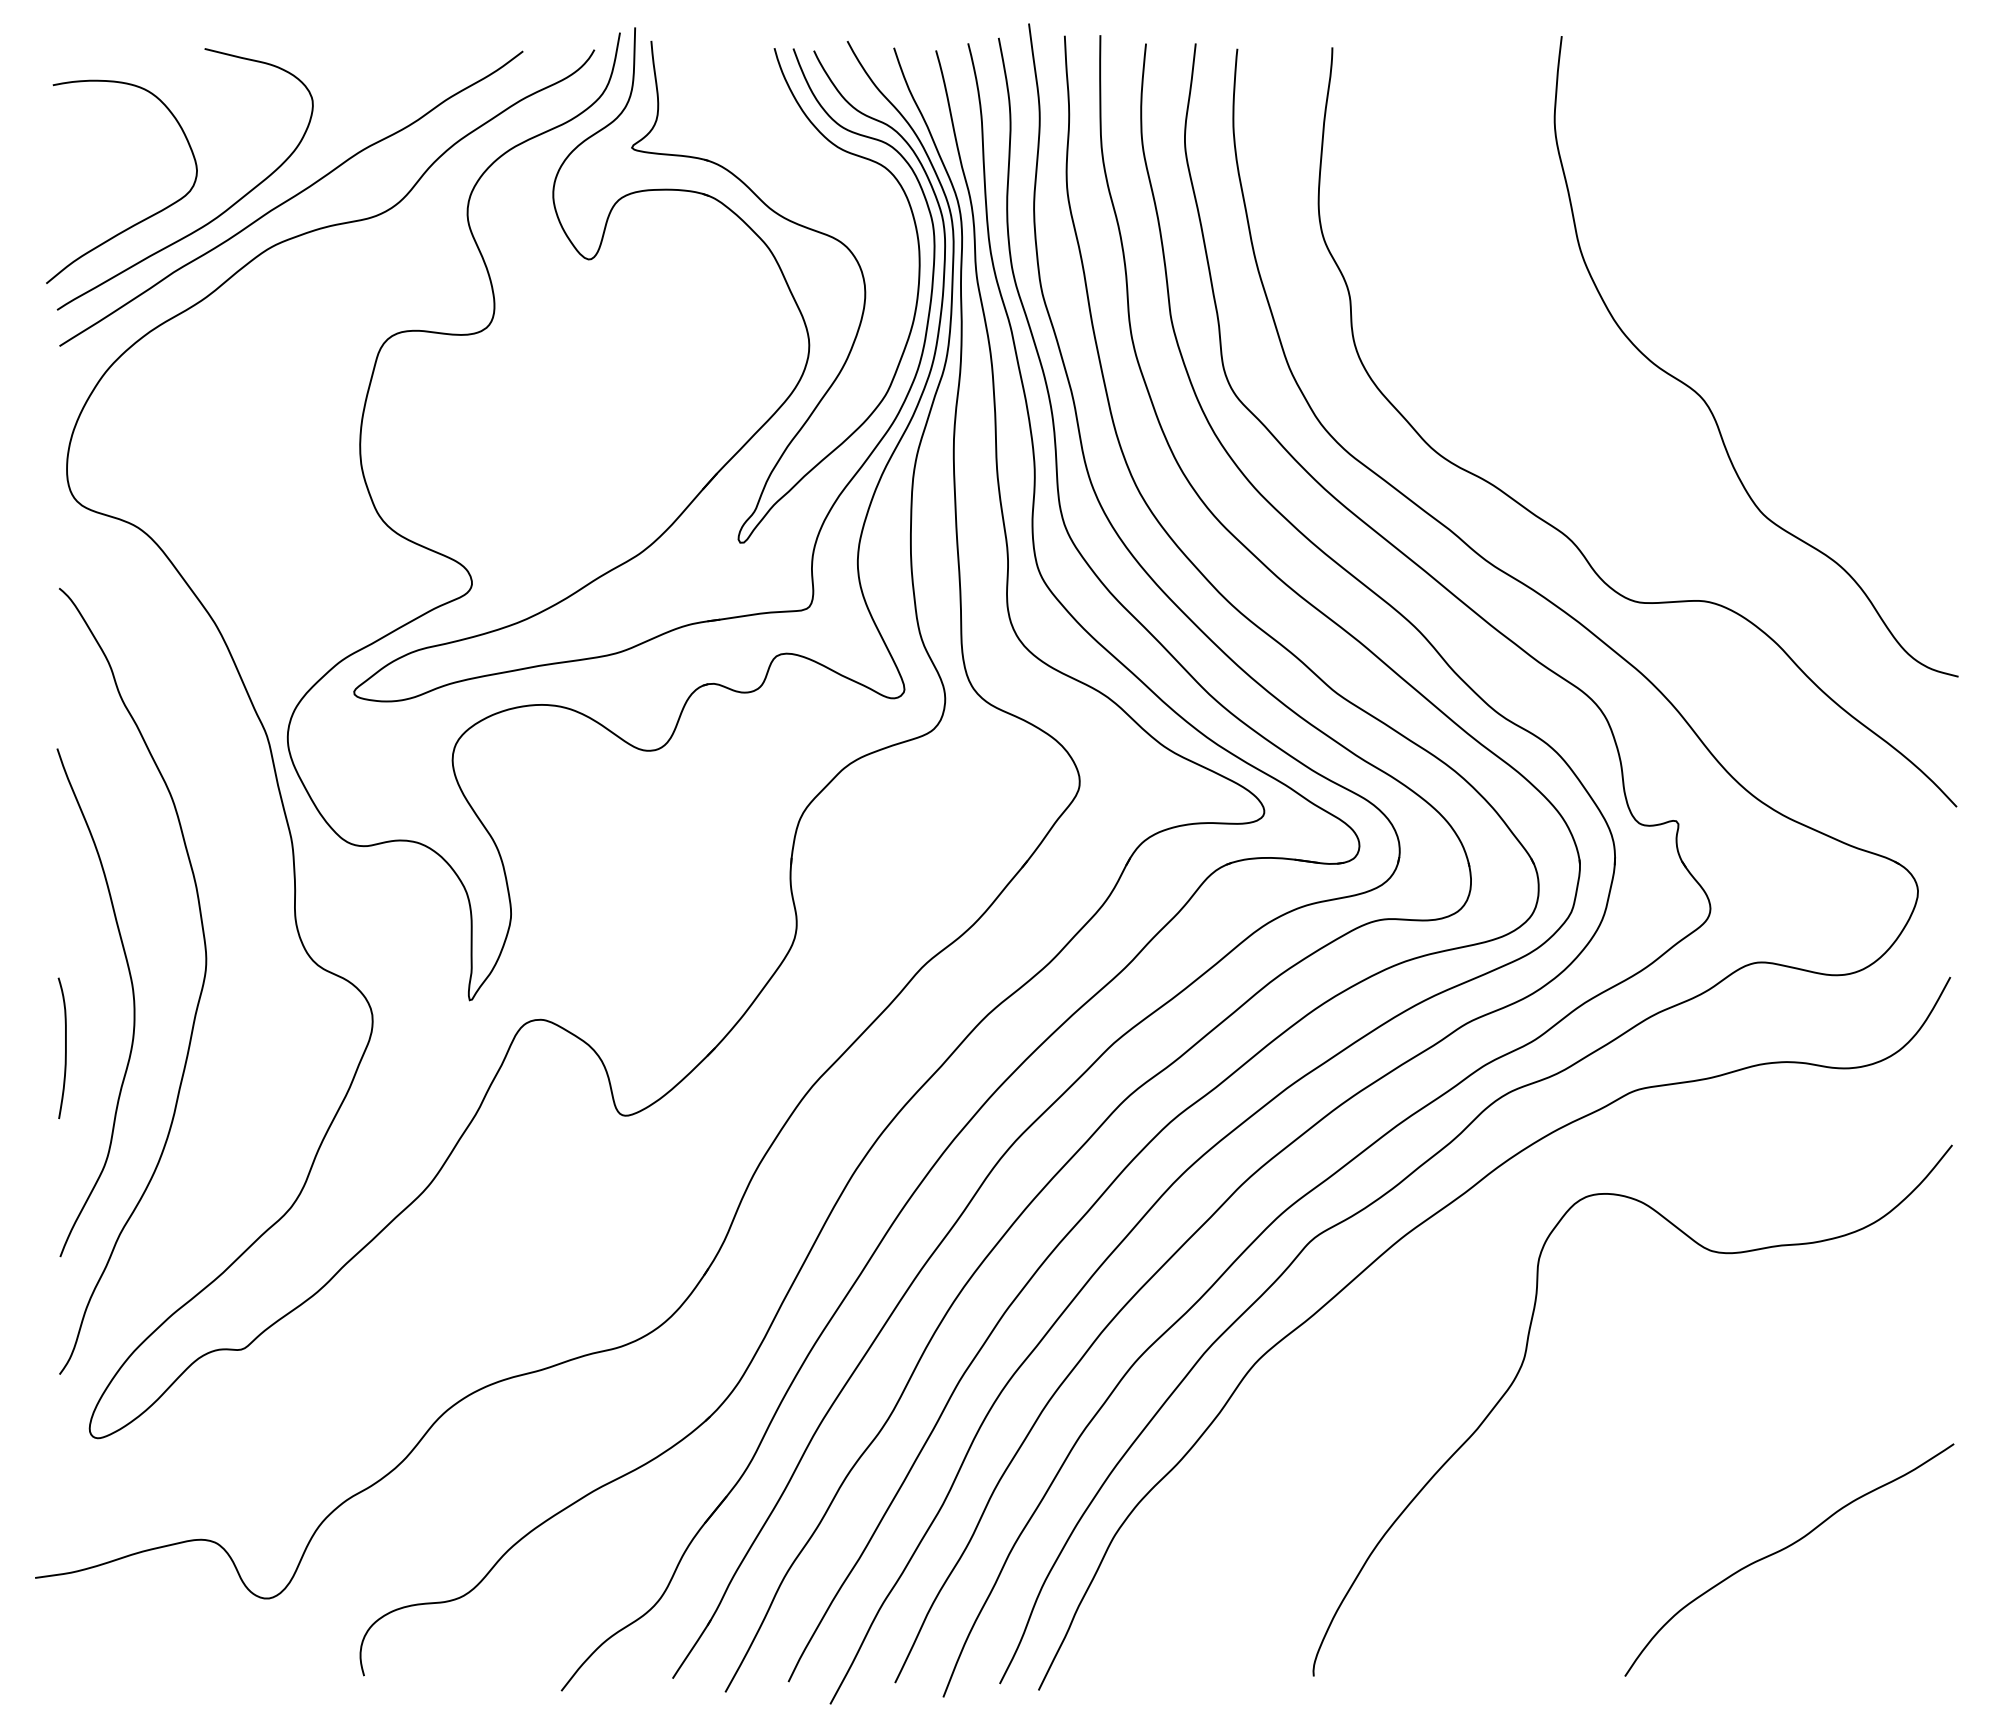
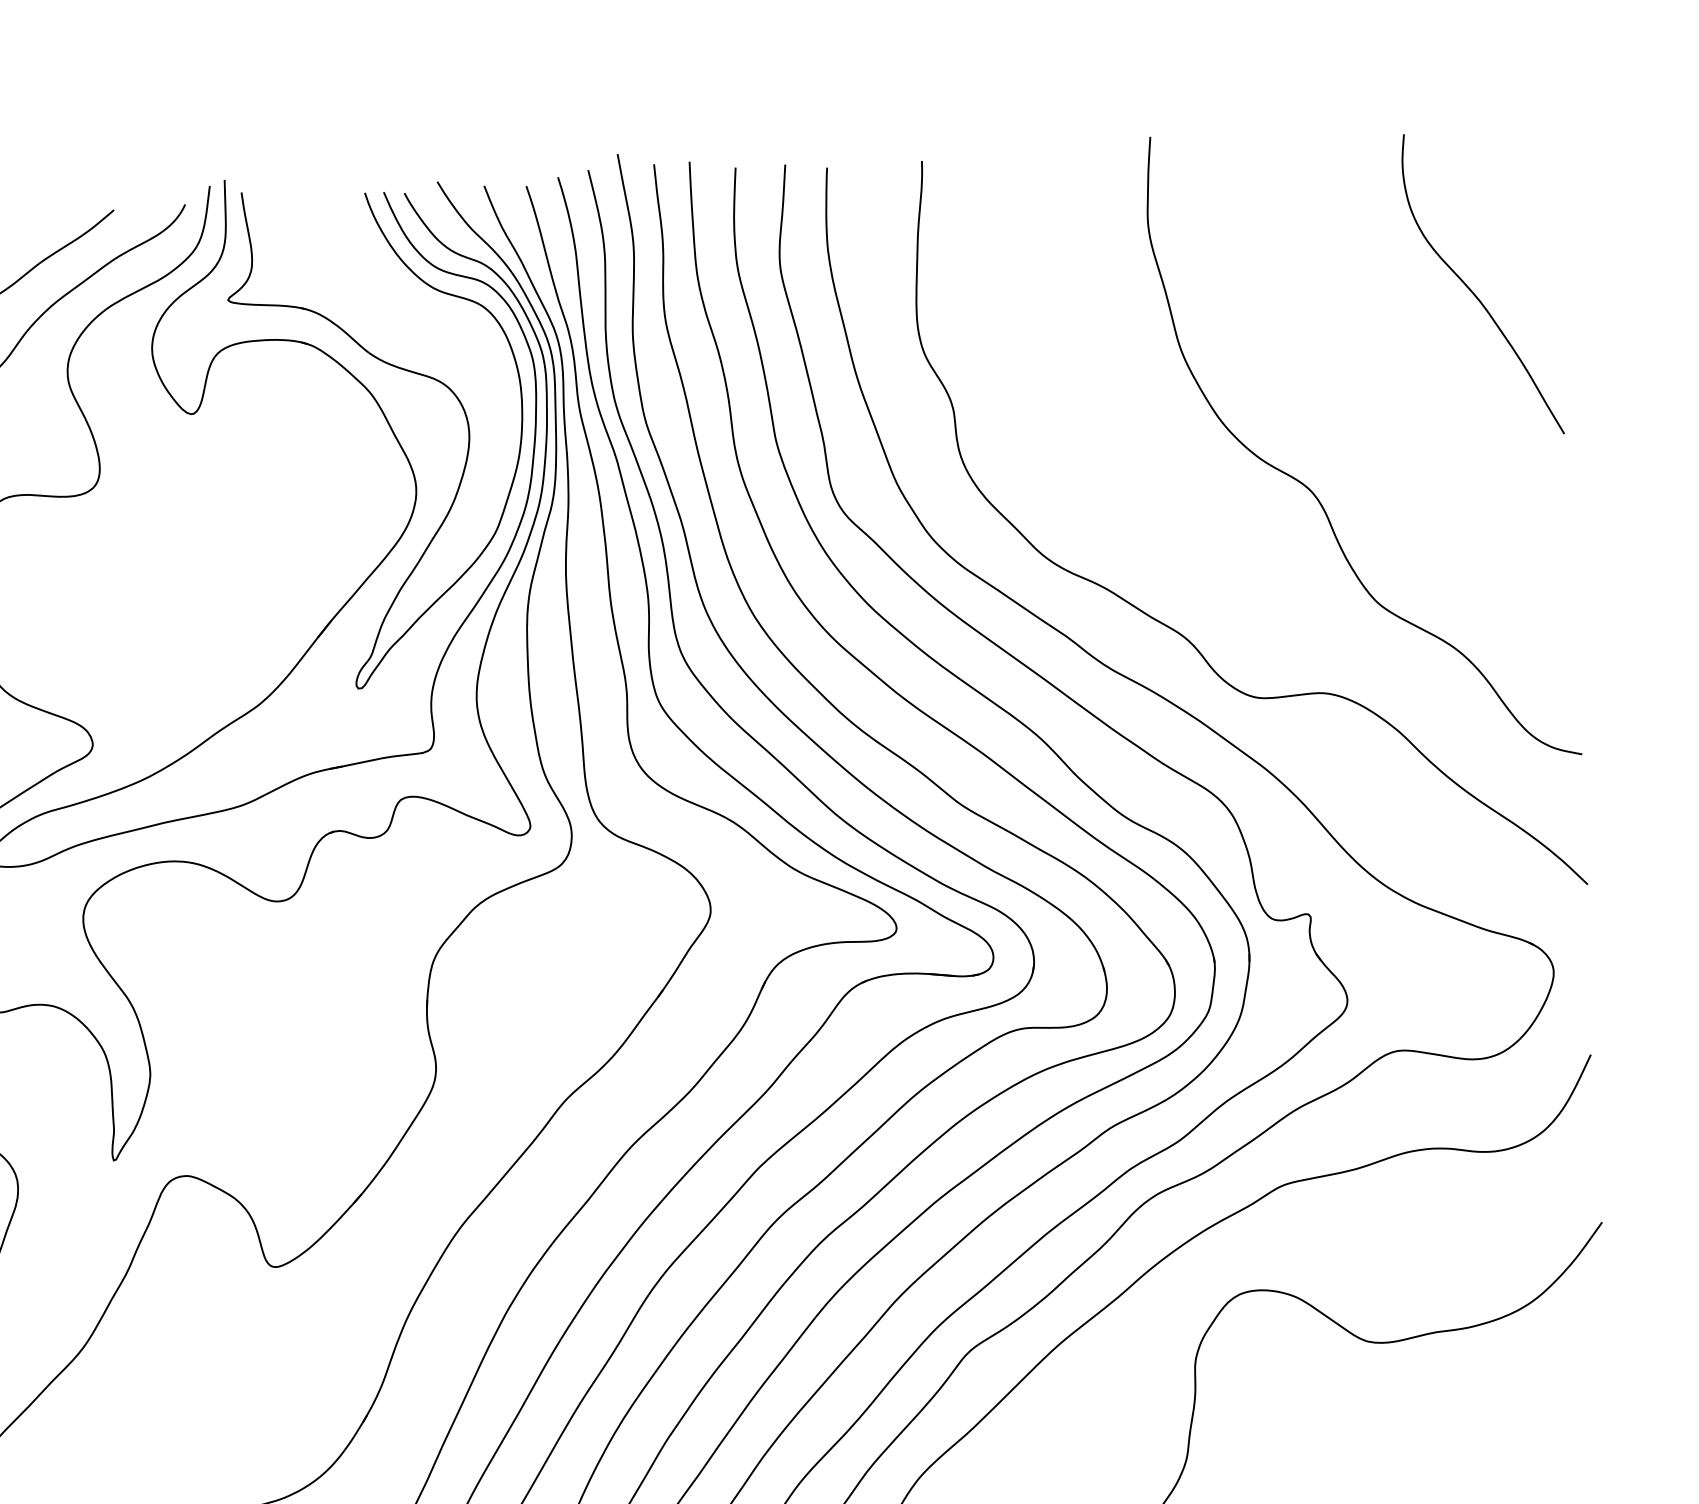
curve: (1876, 209) -> (1474, 292), added

